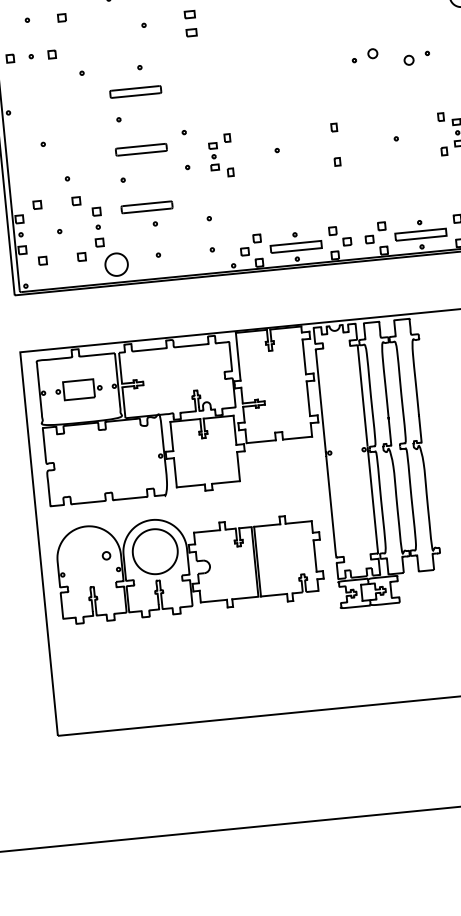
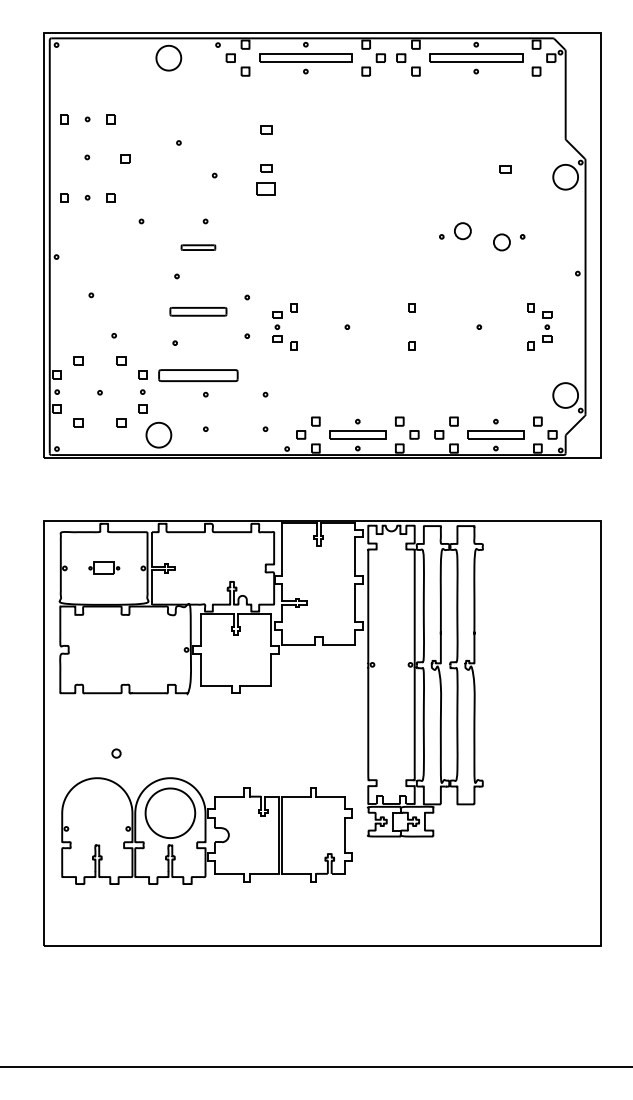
part: (191, 32) -> (266, 188), size x1.6
circle: (372, 53) -> (462, 231), size x1.6
circle: (408, 60) -> (501, 242), size x1.6
part: (135, 91) -> (198, 247), size x0.6
part: (147, 207) -> (198, 375), size x1.4
part: (79, 388) -> (104, 567), size x0.6
part: (189, 564) -> (206, 830), moved

